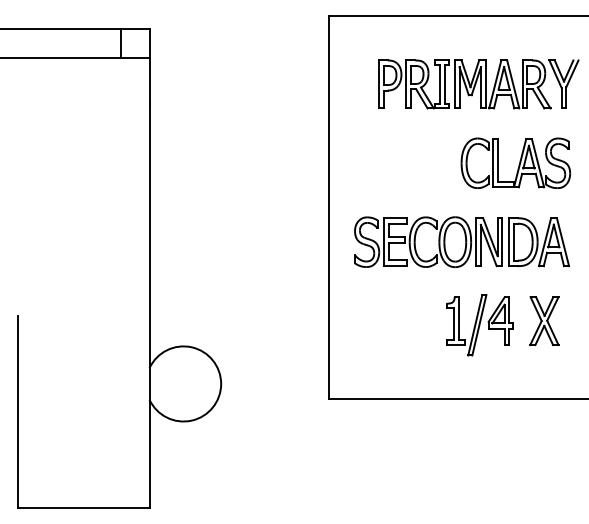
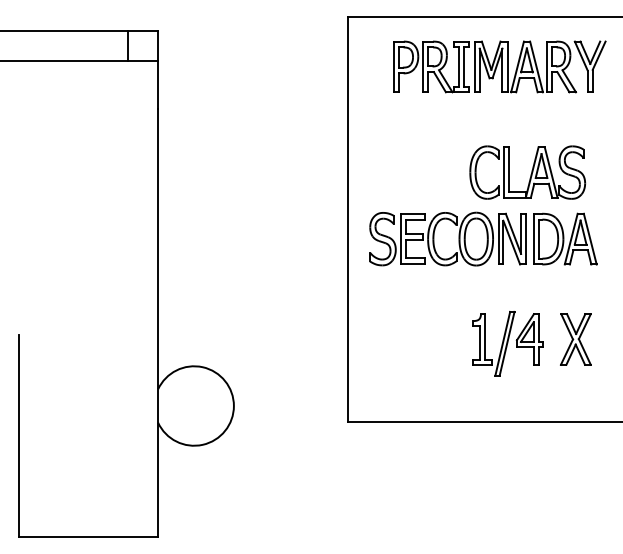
part: (478, 84) -> (499, 67), moved
part: (515, 162) -> (527, 171), moved
part: (462, 242) -> (483, 239), moved

